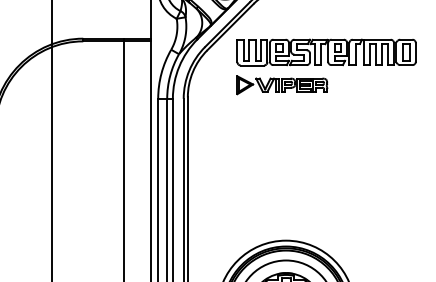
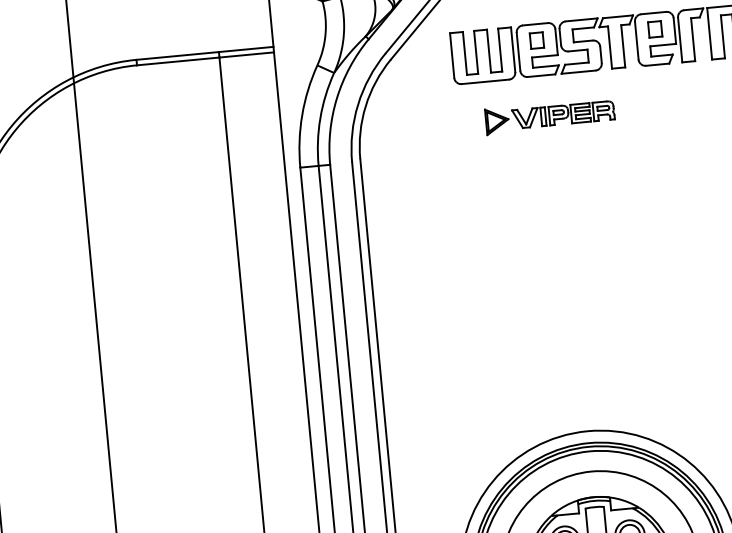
part: (282, 85) -> (550, 116), size x0.7

